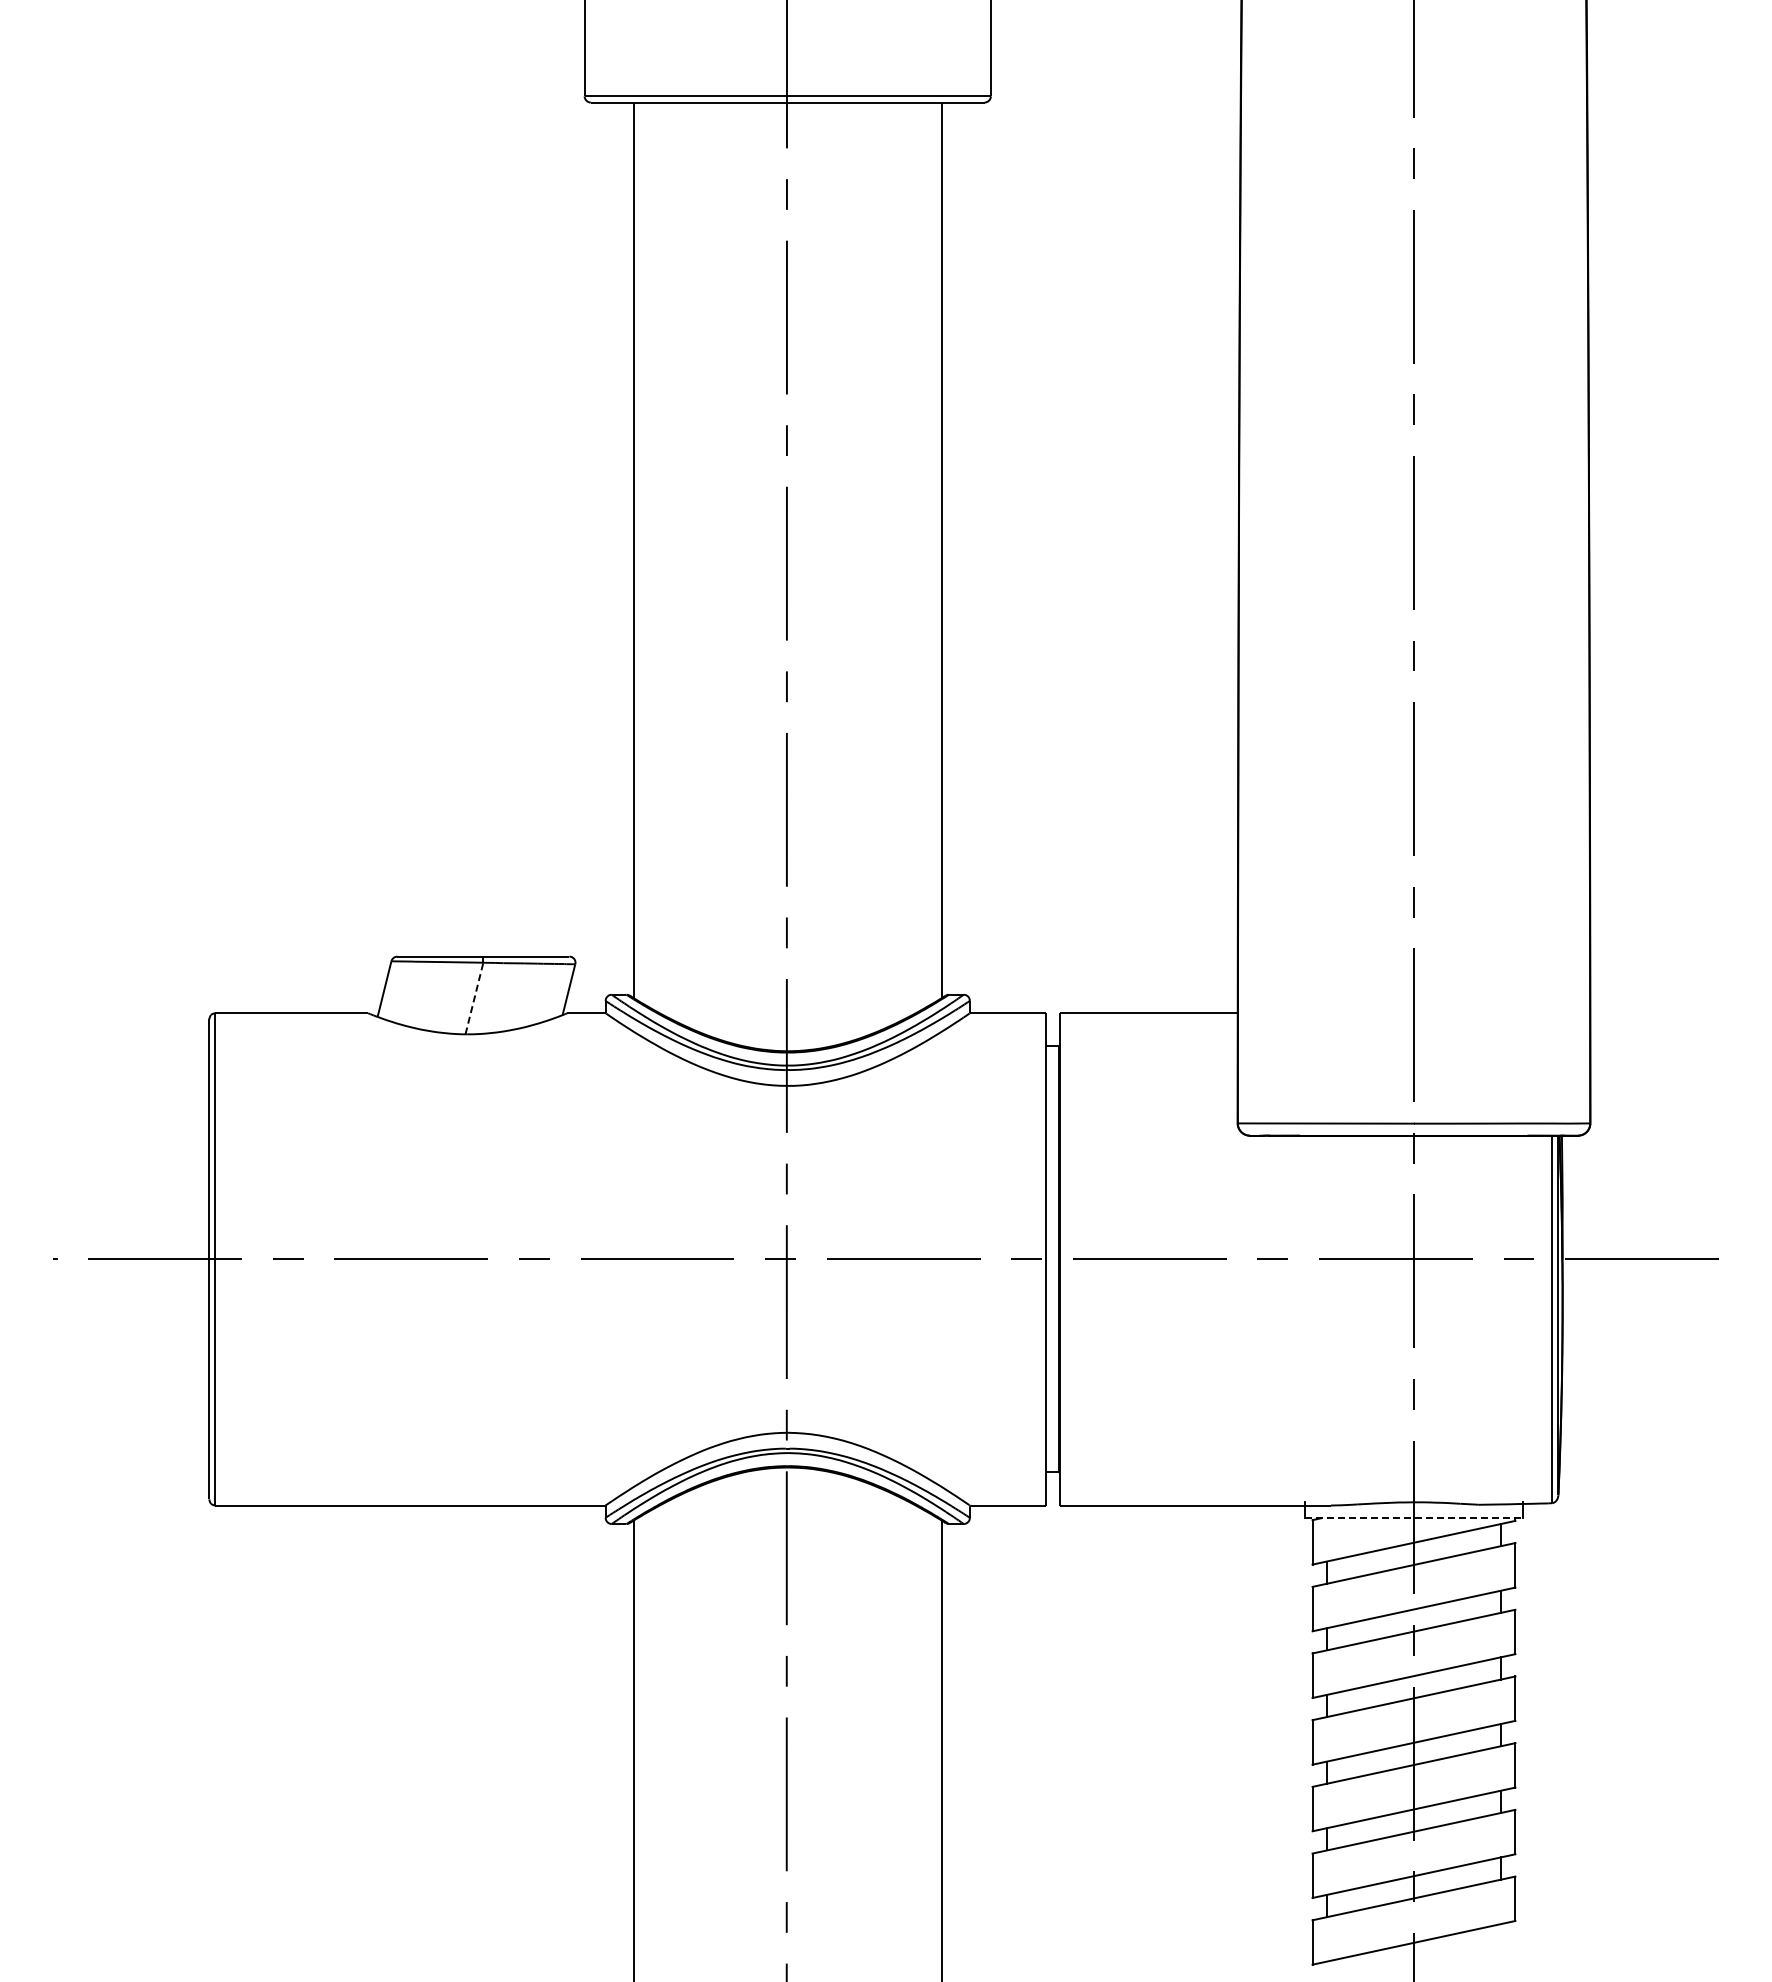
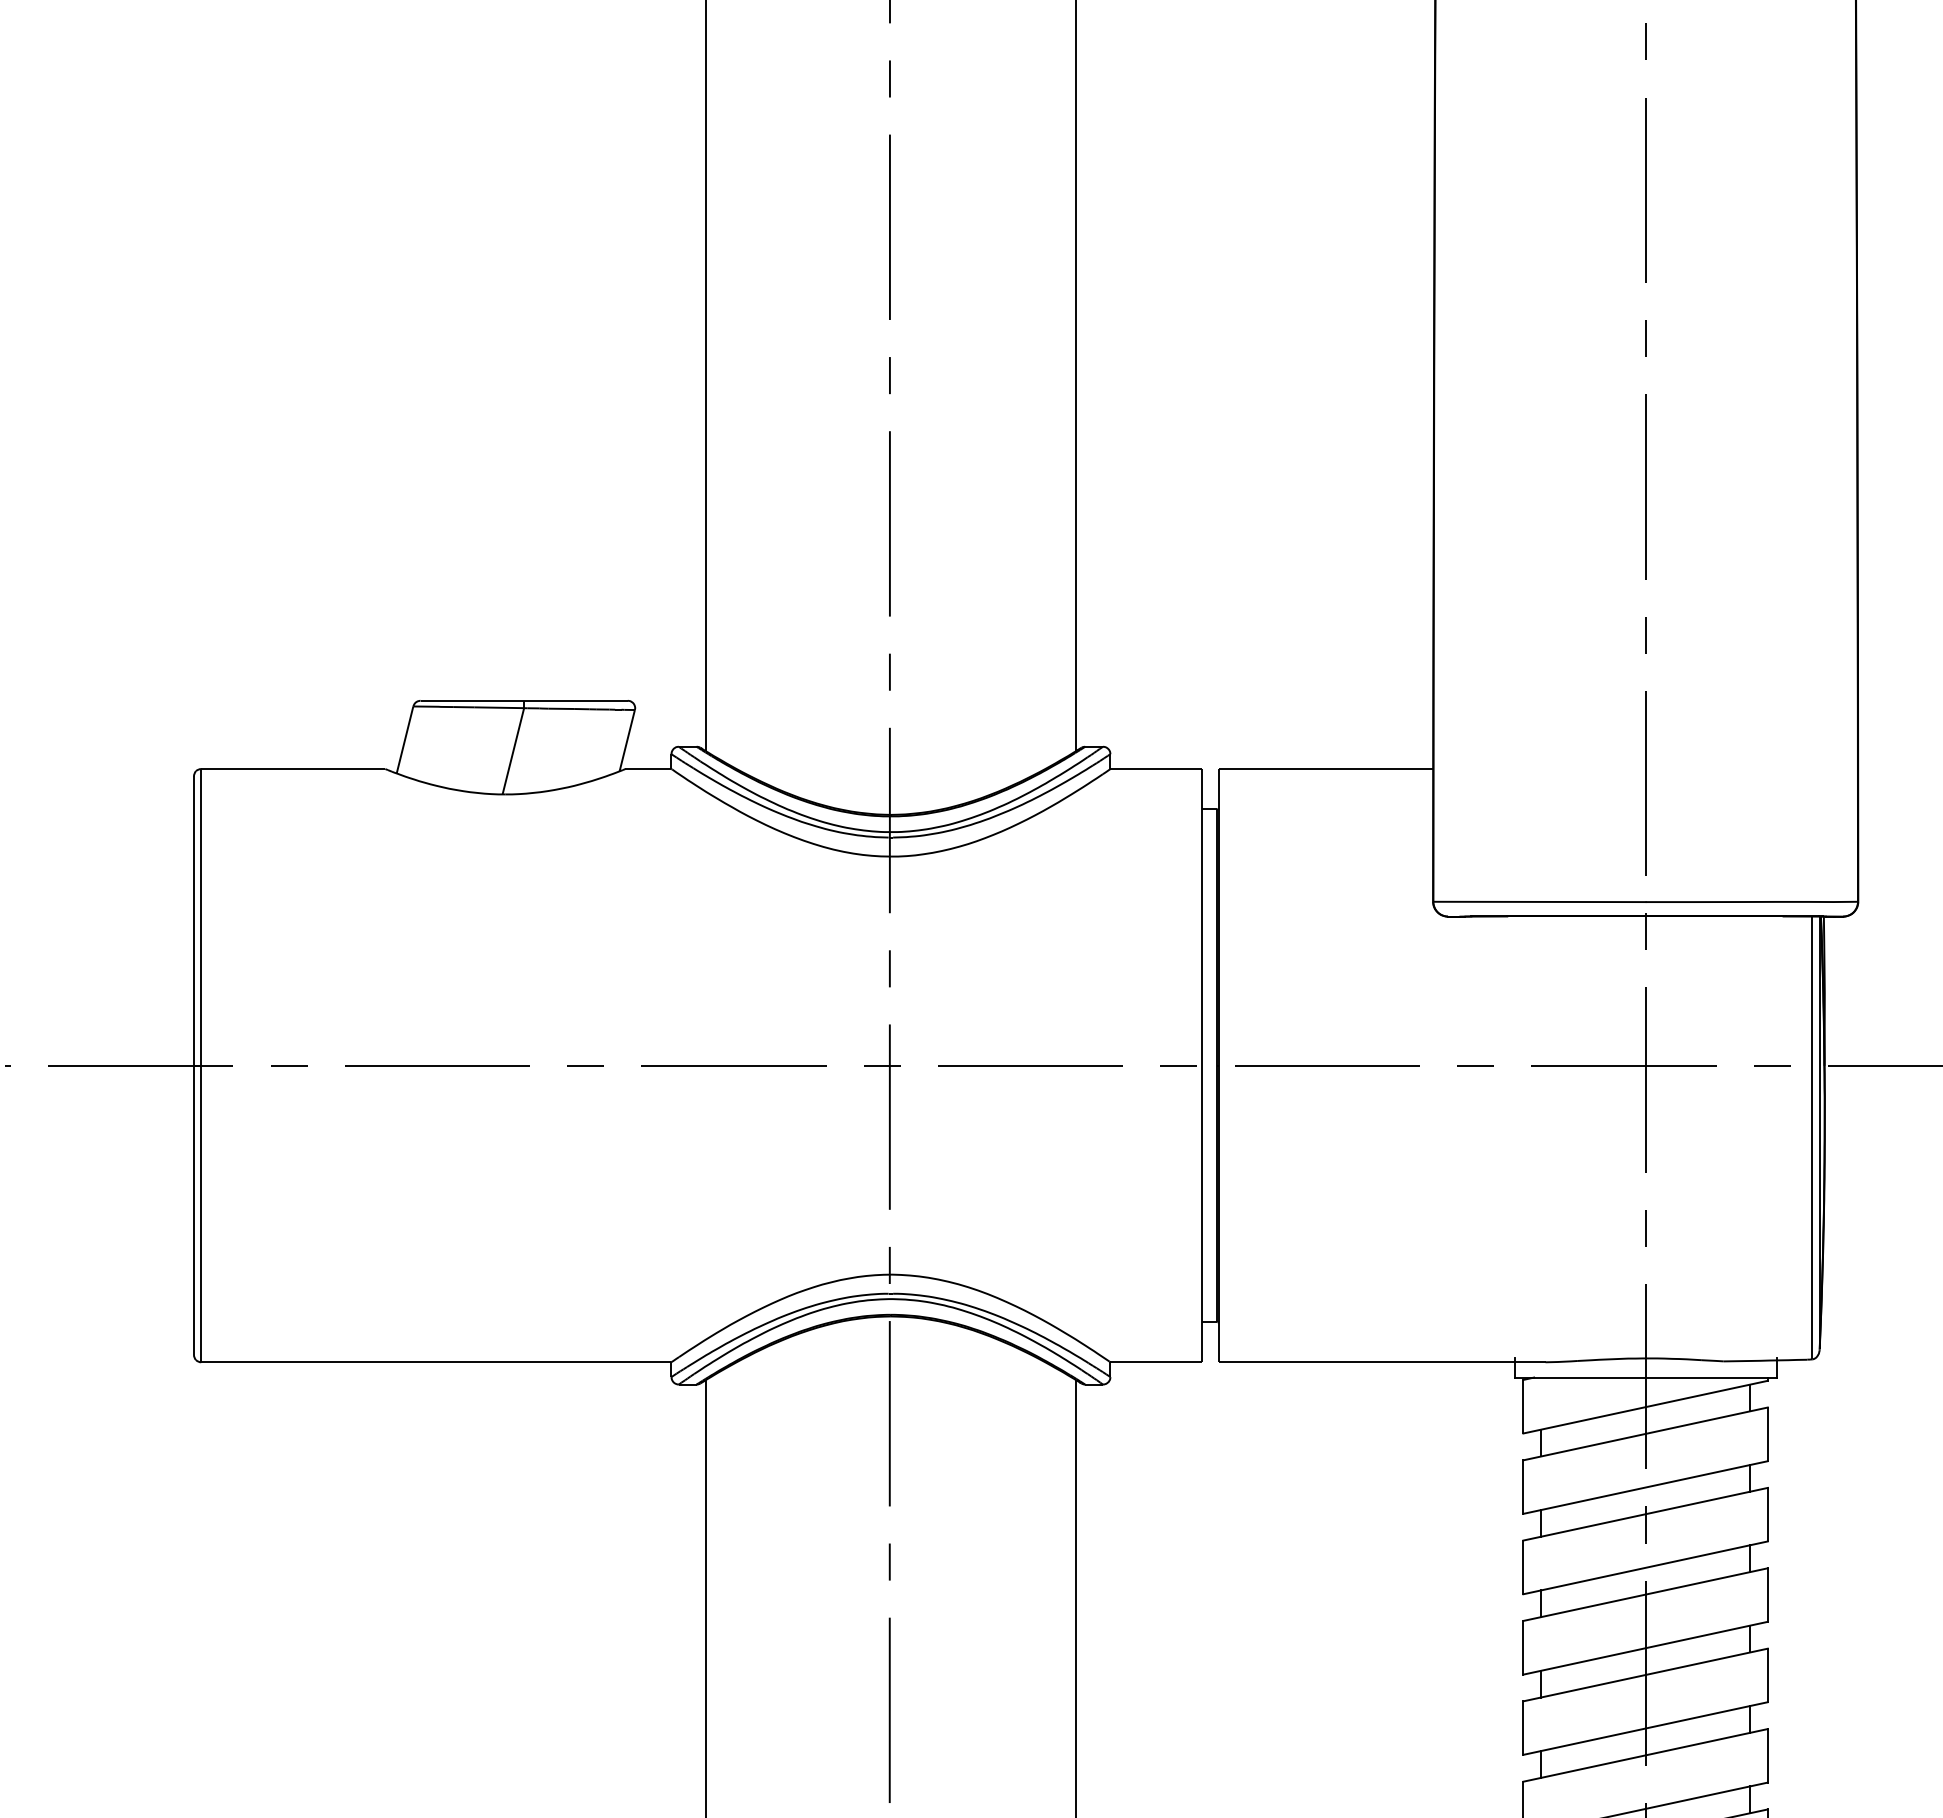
line: (474, 998) -> (513, 751), dashed -> solid
line: (1414, 1518) -> (1646, 1377), dashed -> solid

